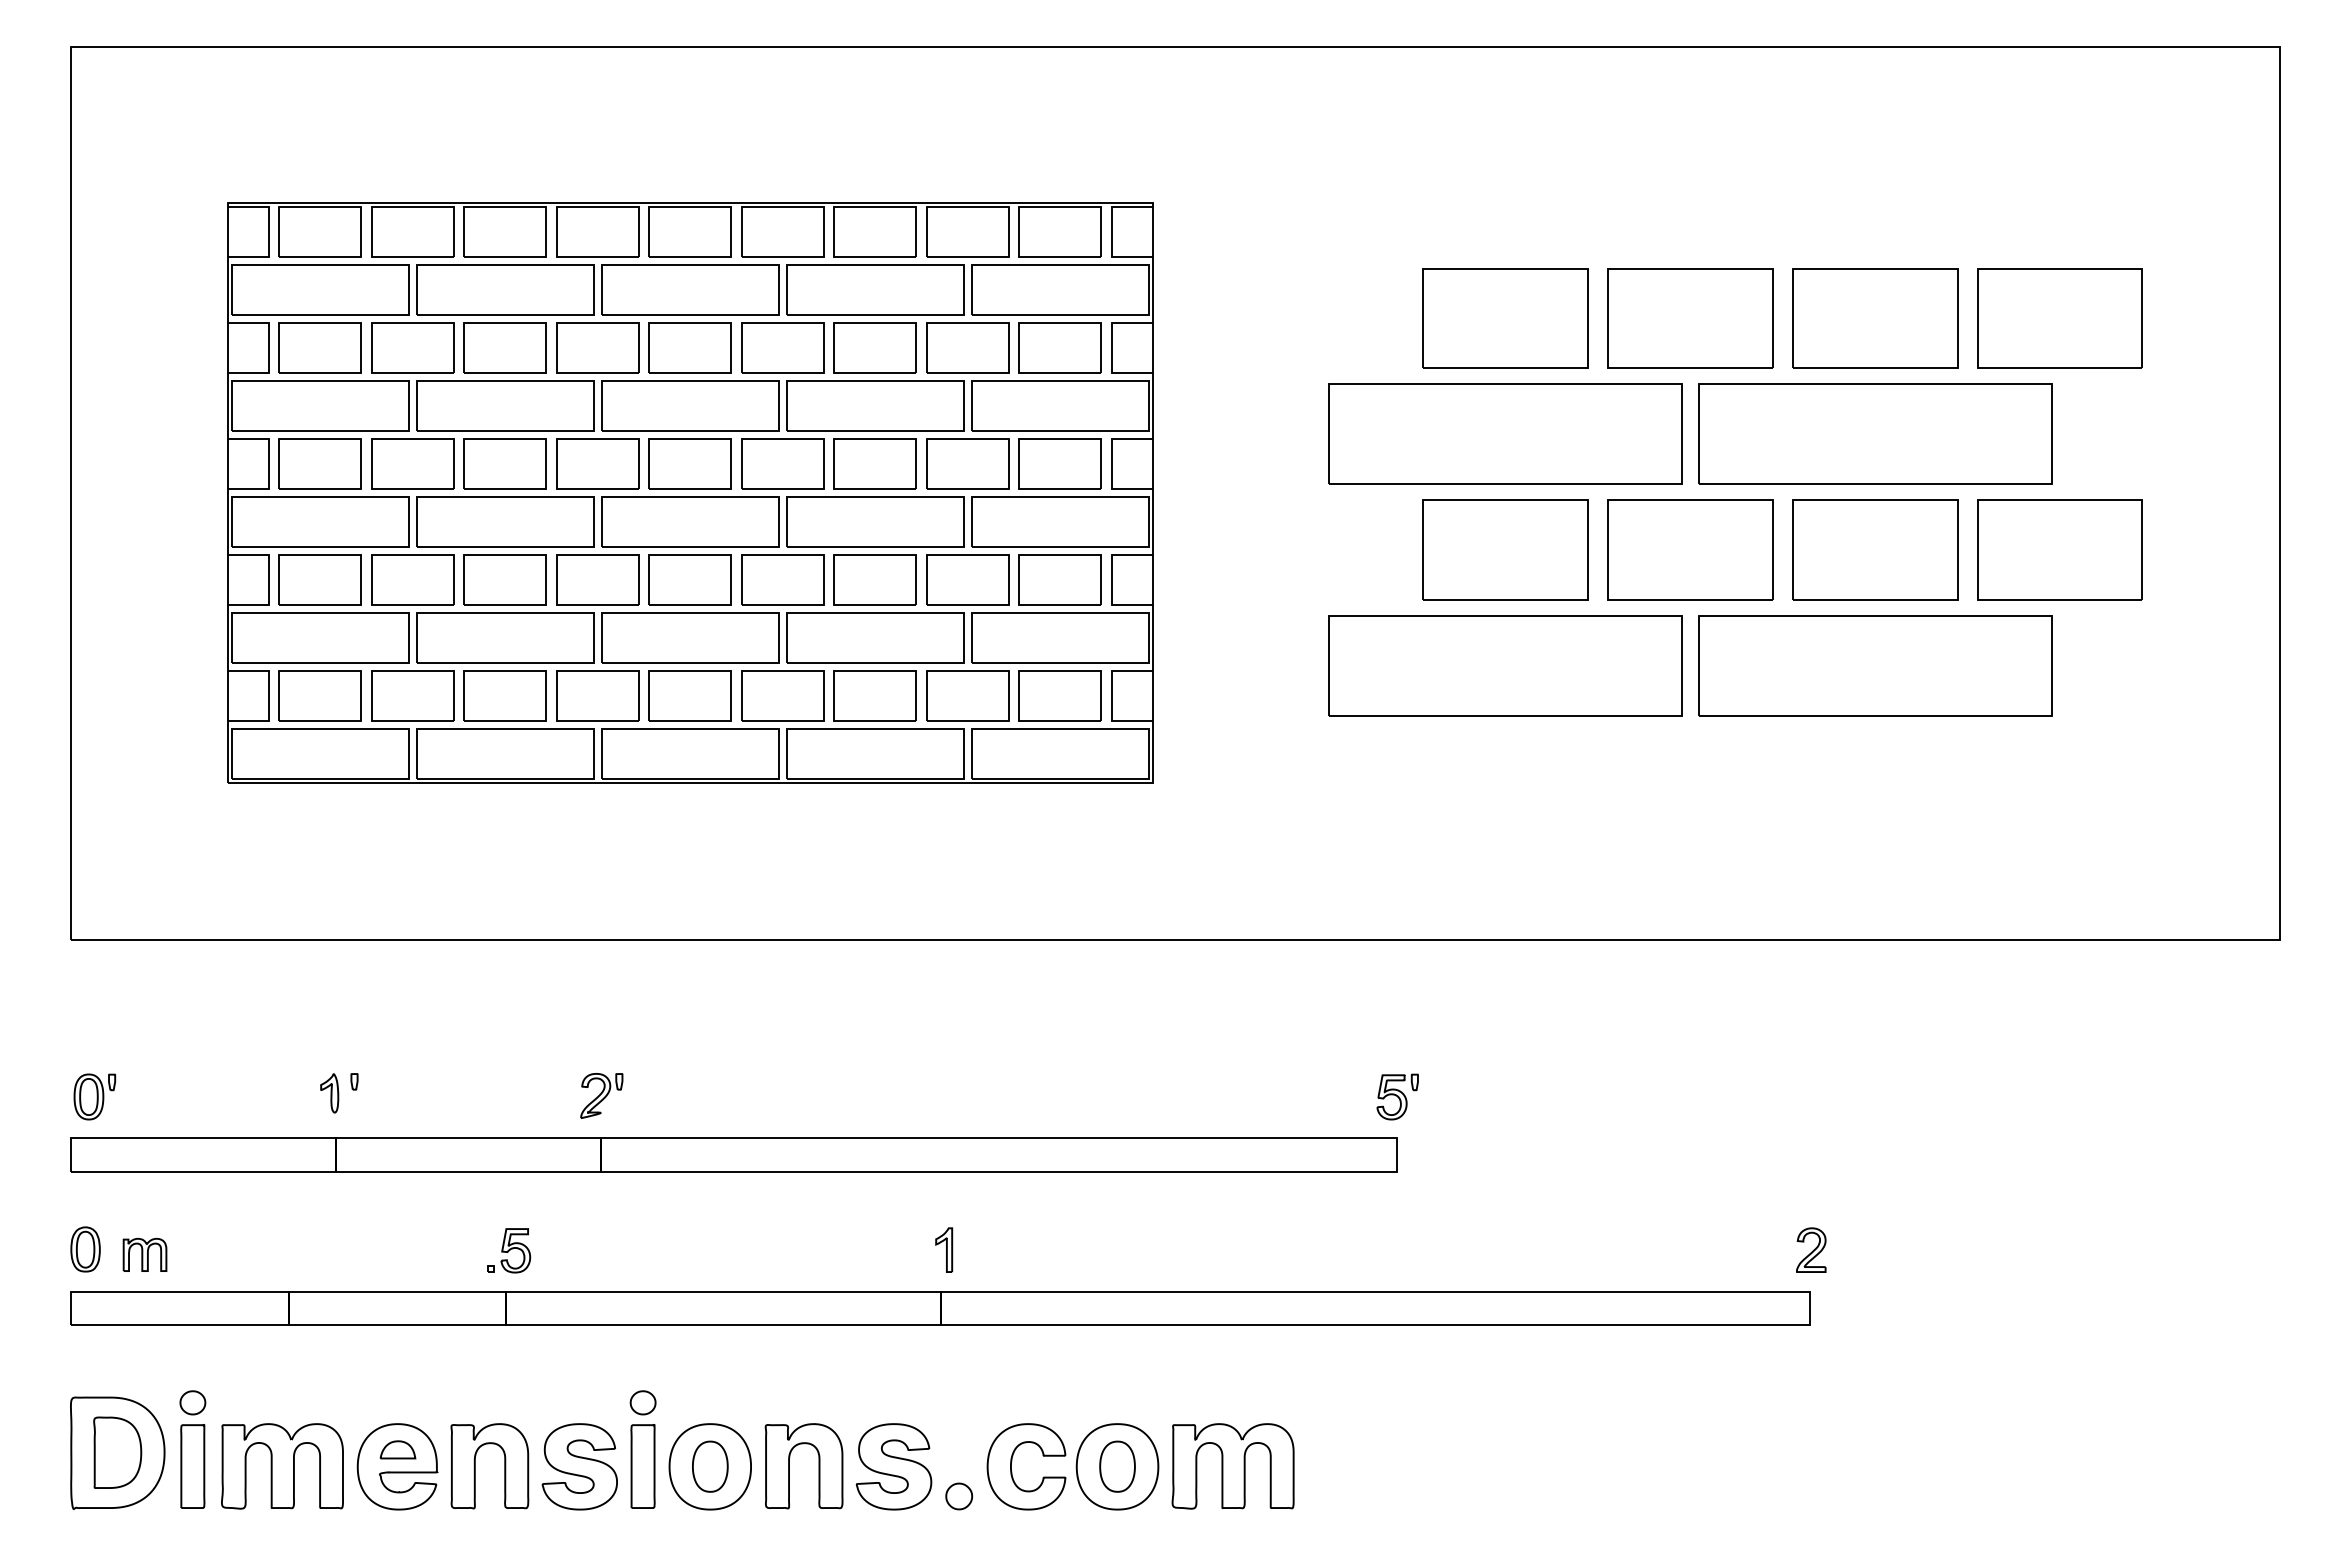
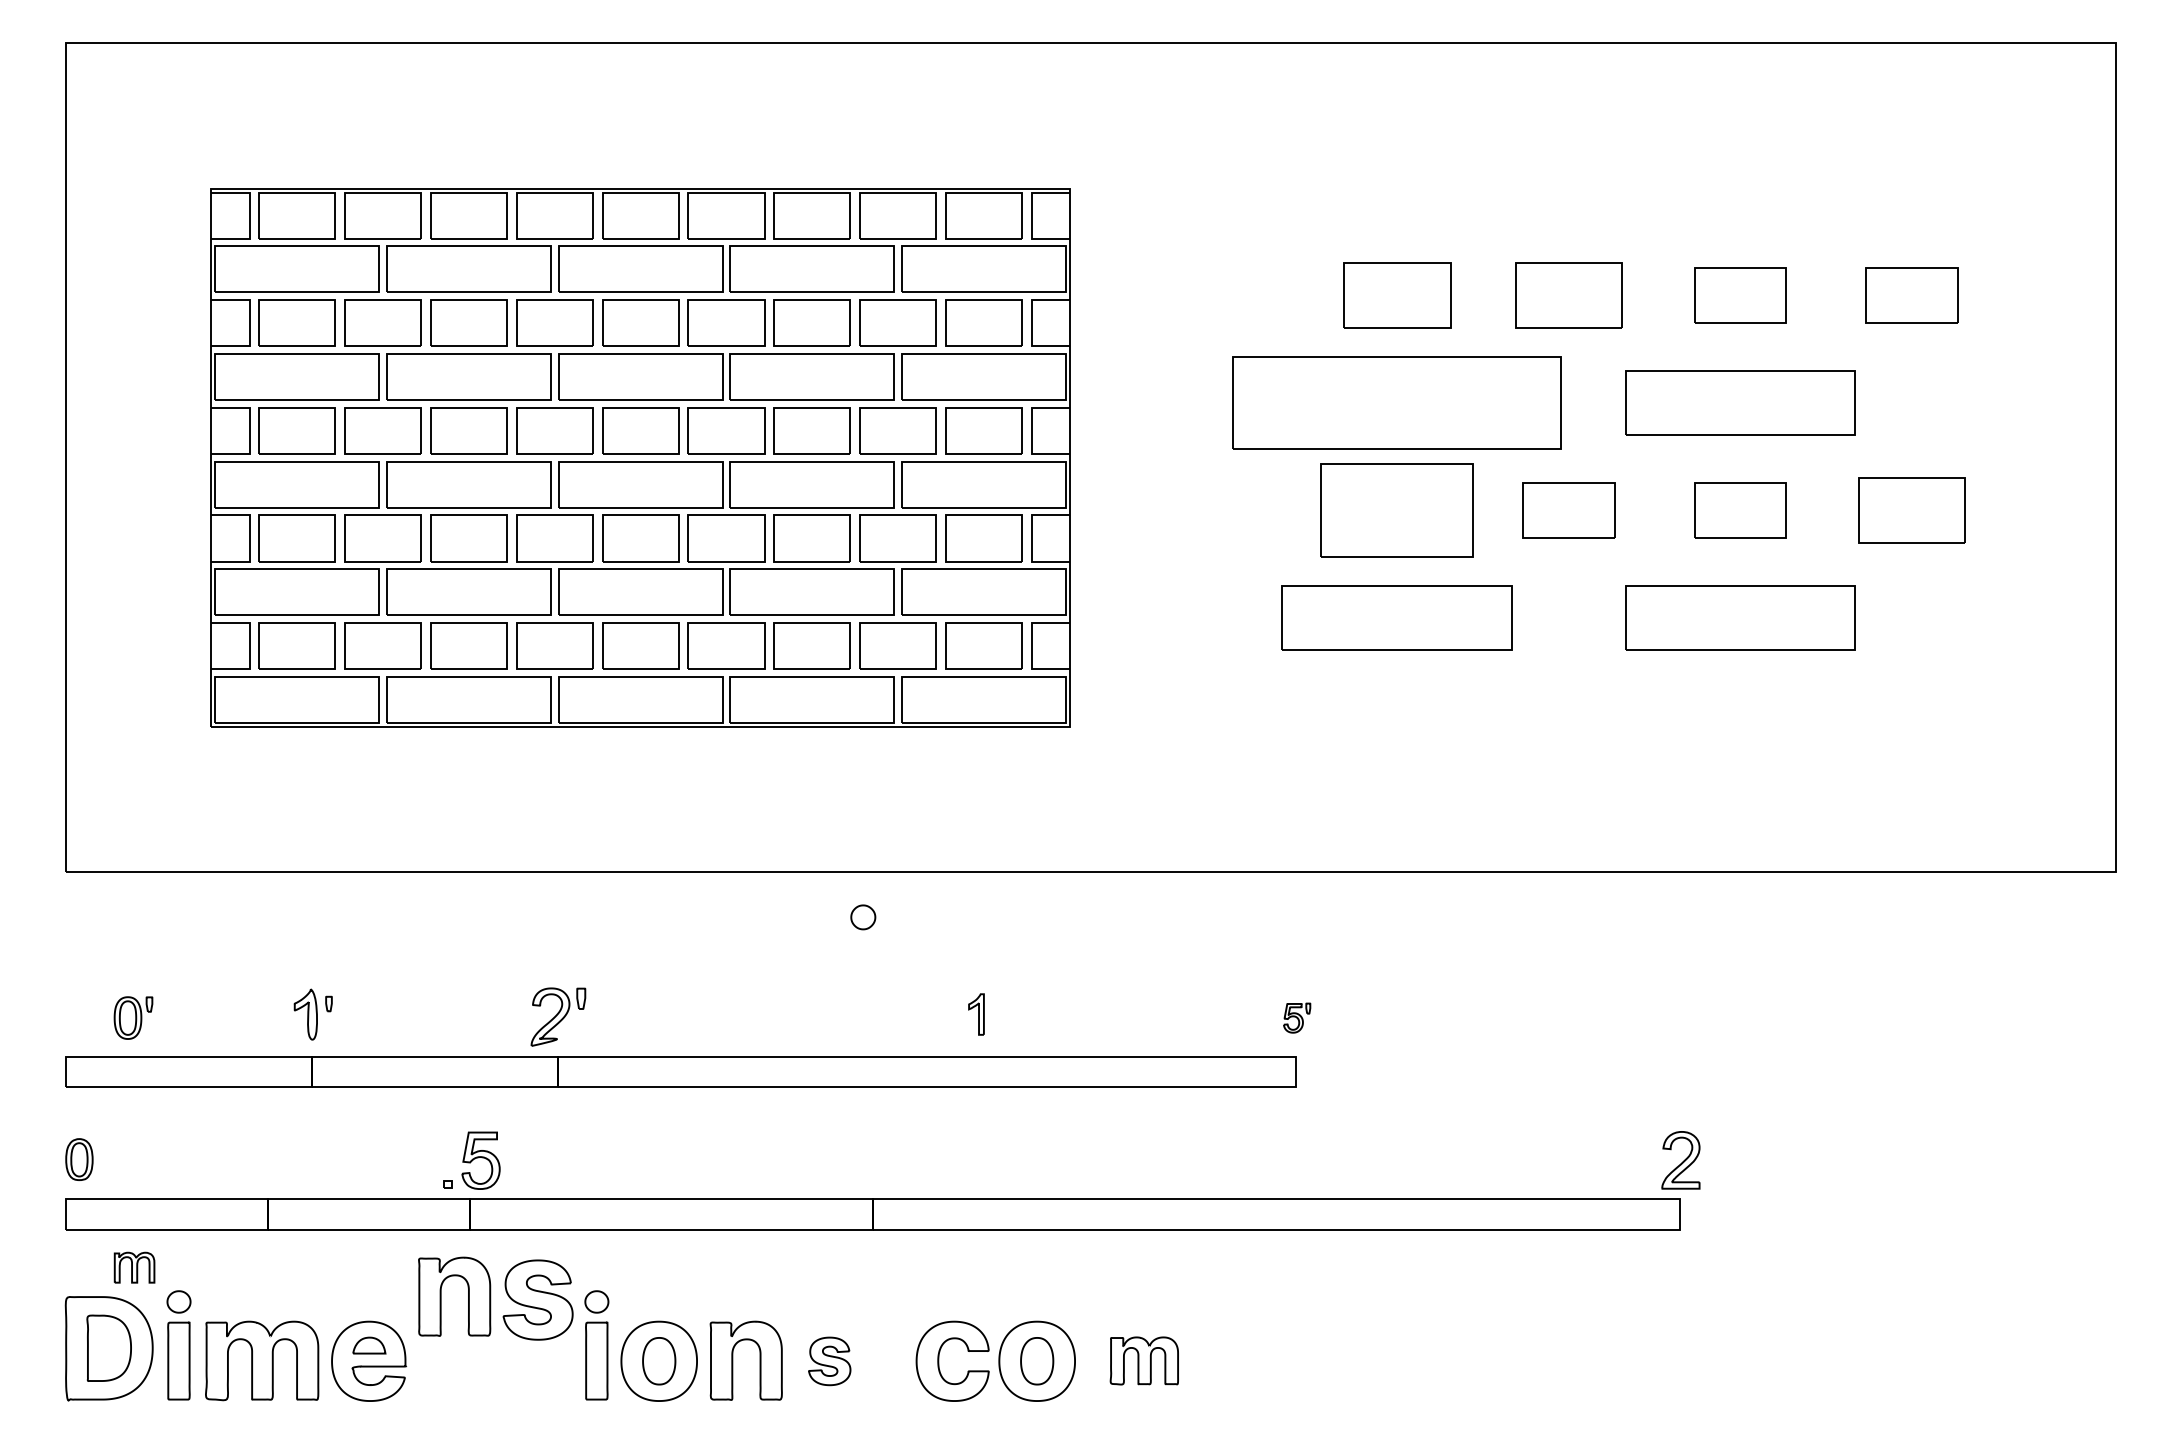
part: (1505, 318) -> (1397, 295), size x0.7
part: (1690, 318) -> (1568, 295), size x0.7
part: (1875, 318) -> (1740, 295), size x0.6
part: (2059, 318) -> (1911, 295), size x0.6
part: (1875, 433) -> (1740, 402), size x0.7
part: (1690, 549) -> (1568, 509), size x0.6
part: (1875, 549) -> (1740, 509), size x0.6
part: (2059, 549) -> (1911, 509), size x0.7
part: (1505, 665) -> (1397, 617), size x0.7
part: (1875, 665) -> (1740, 617), size x0.7
part: (329, 1093) -> (305, 1014), size x1.4
part: (601, 1095) -> (558, 1016), size x1.4
part: (94, 1096) -> (133, 1017), moved
part: (1397, 1096) -> (1297, 1017), size x0.7
part: (944, 1249) -> (976, 1013), moved
part: (1811, 1249) -> (1681, 1159), size x1.4
part: (509, 1250) -> (472, 1160), size x1.4
part: (144, 1254) -> (134, 1267), moved
part: (475, 1466) -> (441, 1296), moved
part: (579, 1466) -> (537, 1299), moved
part: (893, 1466) -> (829, 1361), size x0.6
part: (1232, 1466) -> (1143, 1361), size x0.6
part: (959, 1496) -> (863, 917), moved

